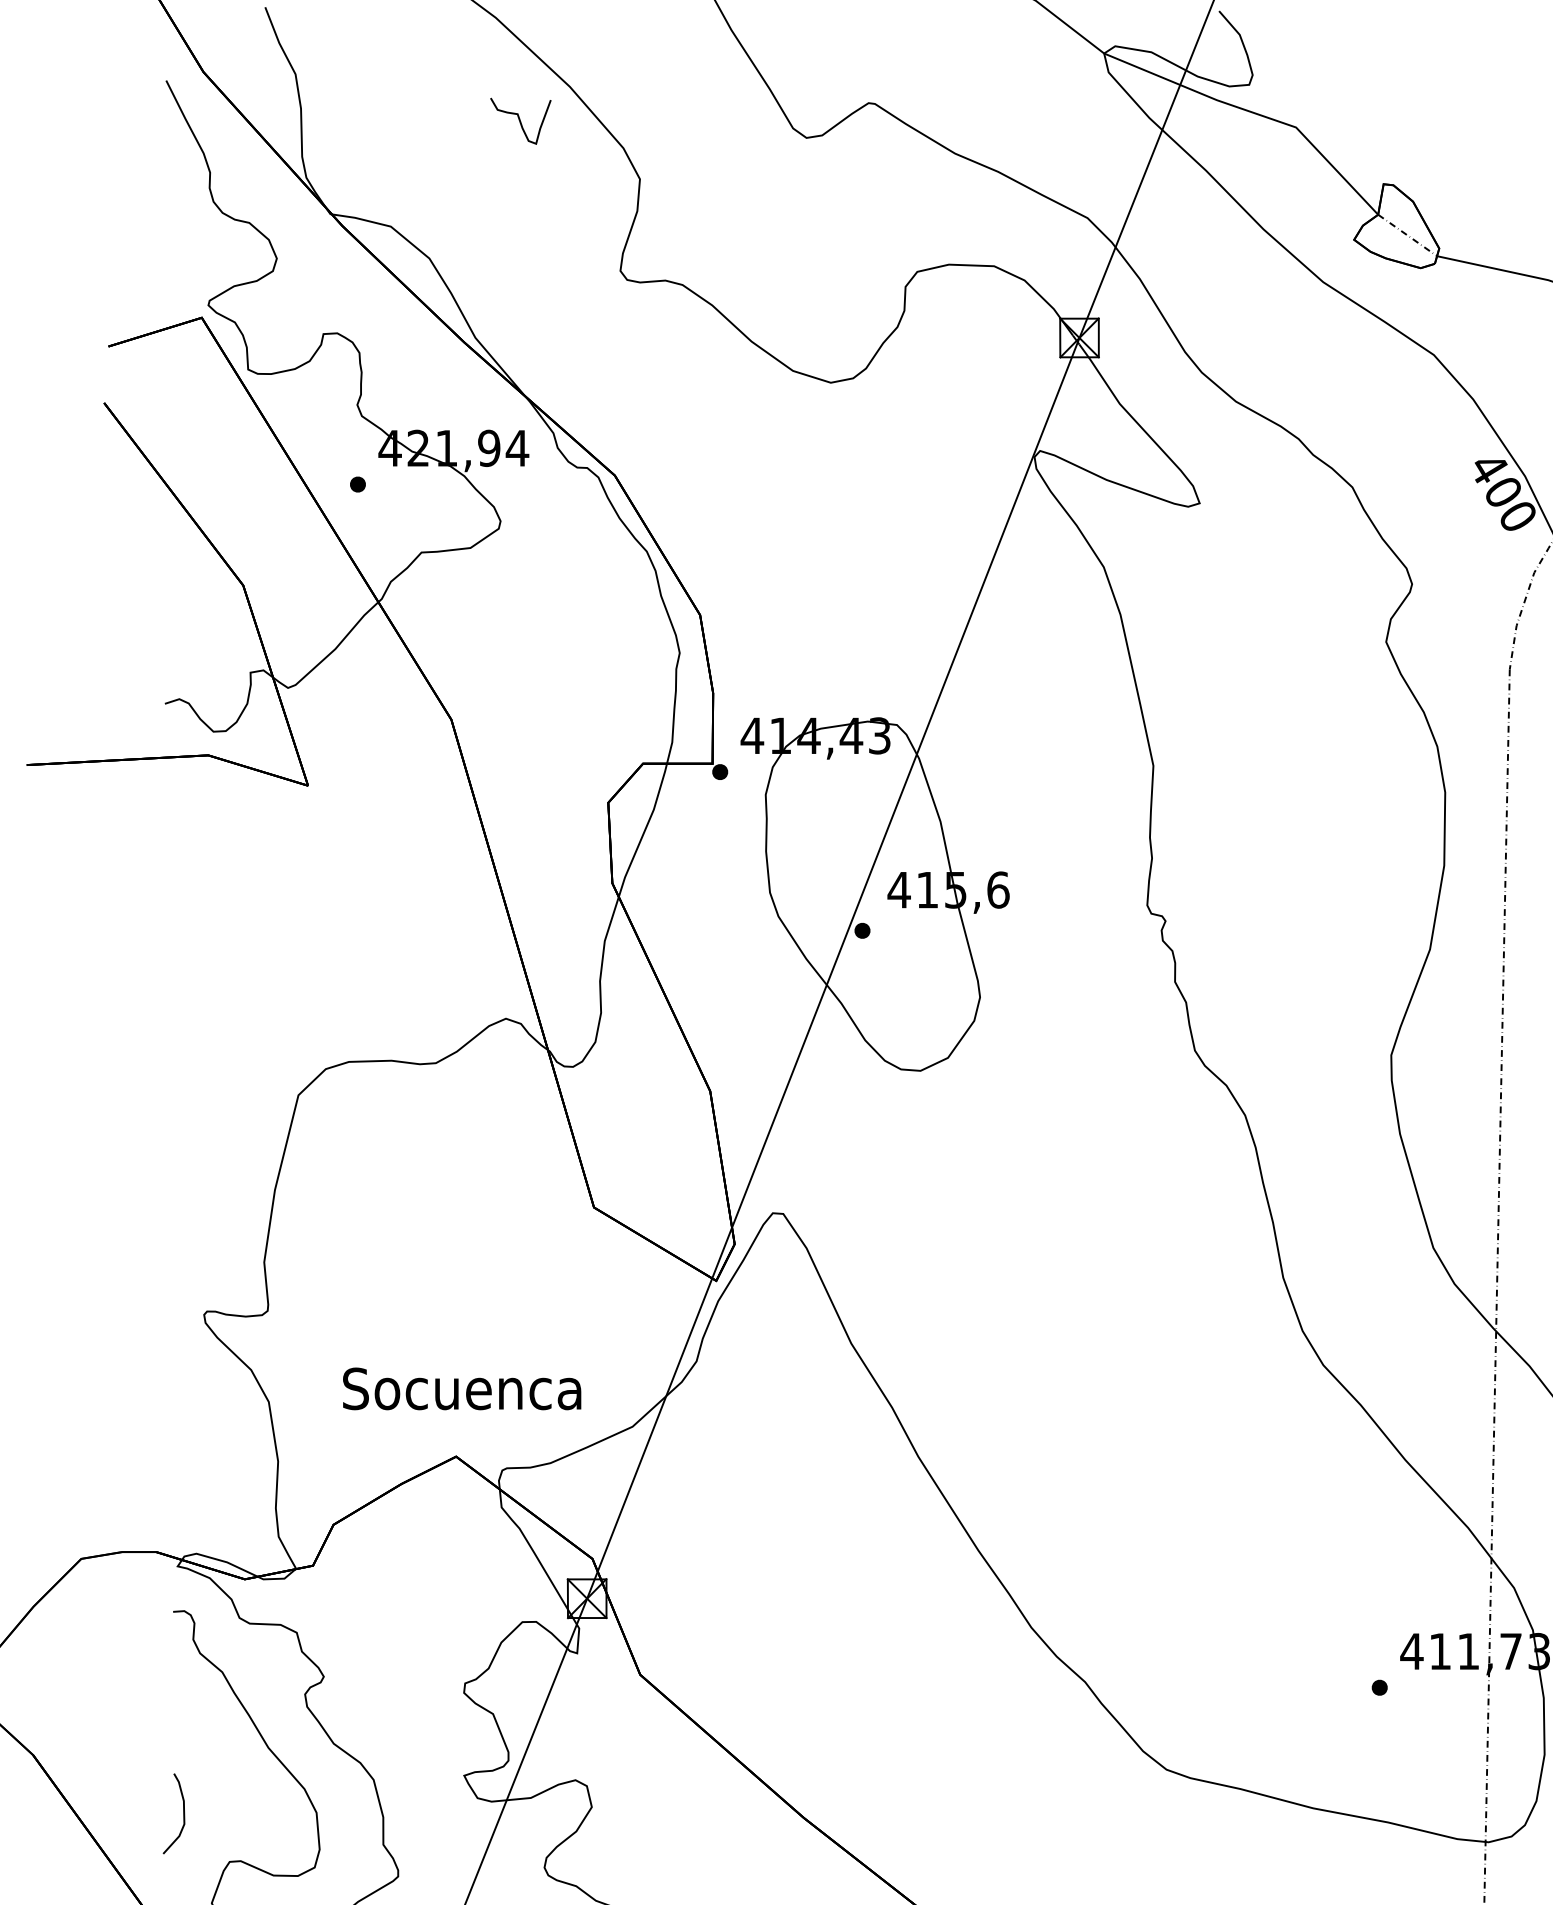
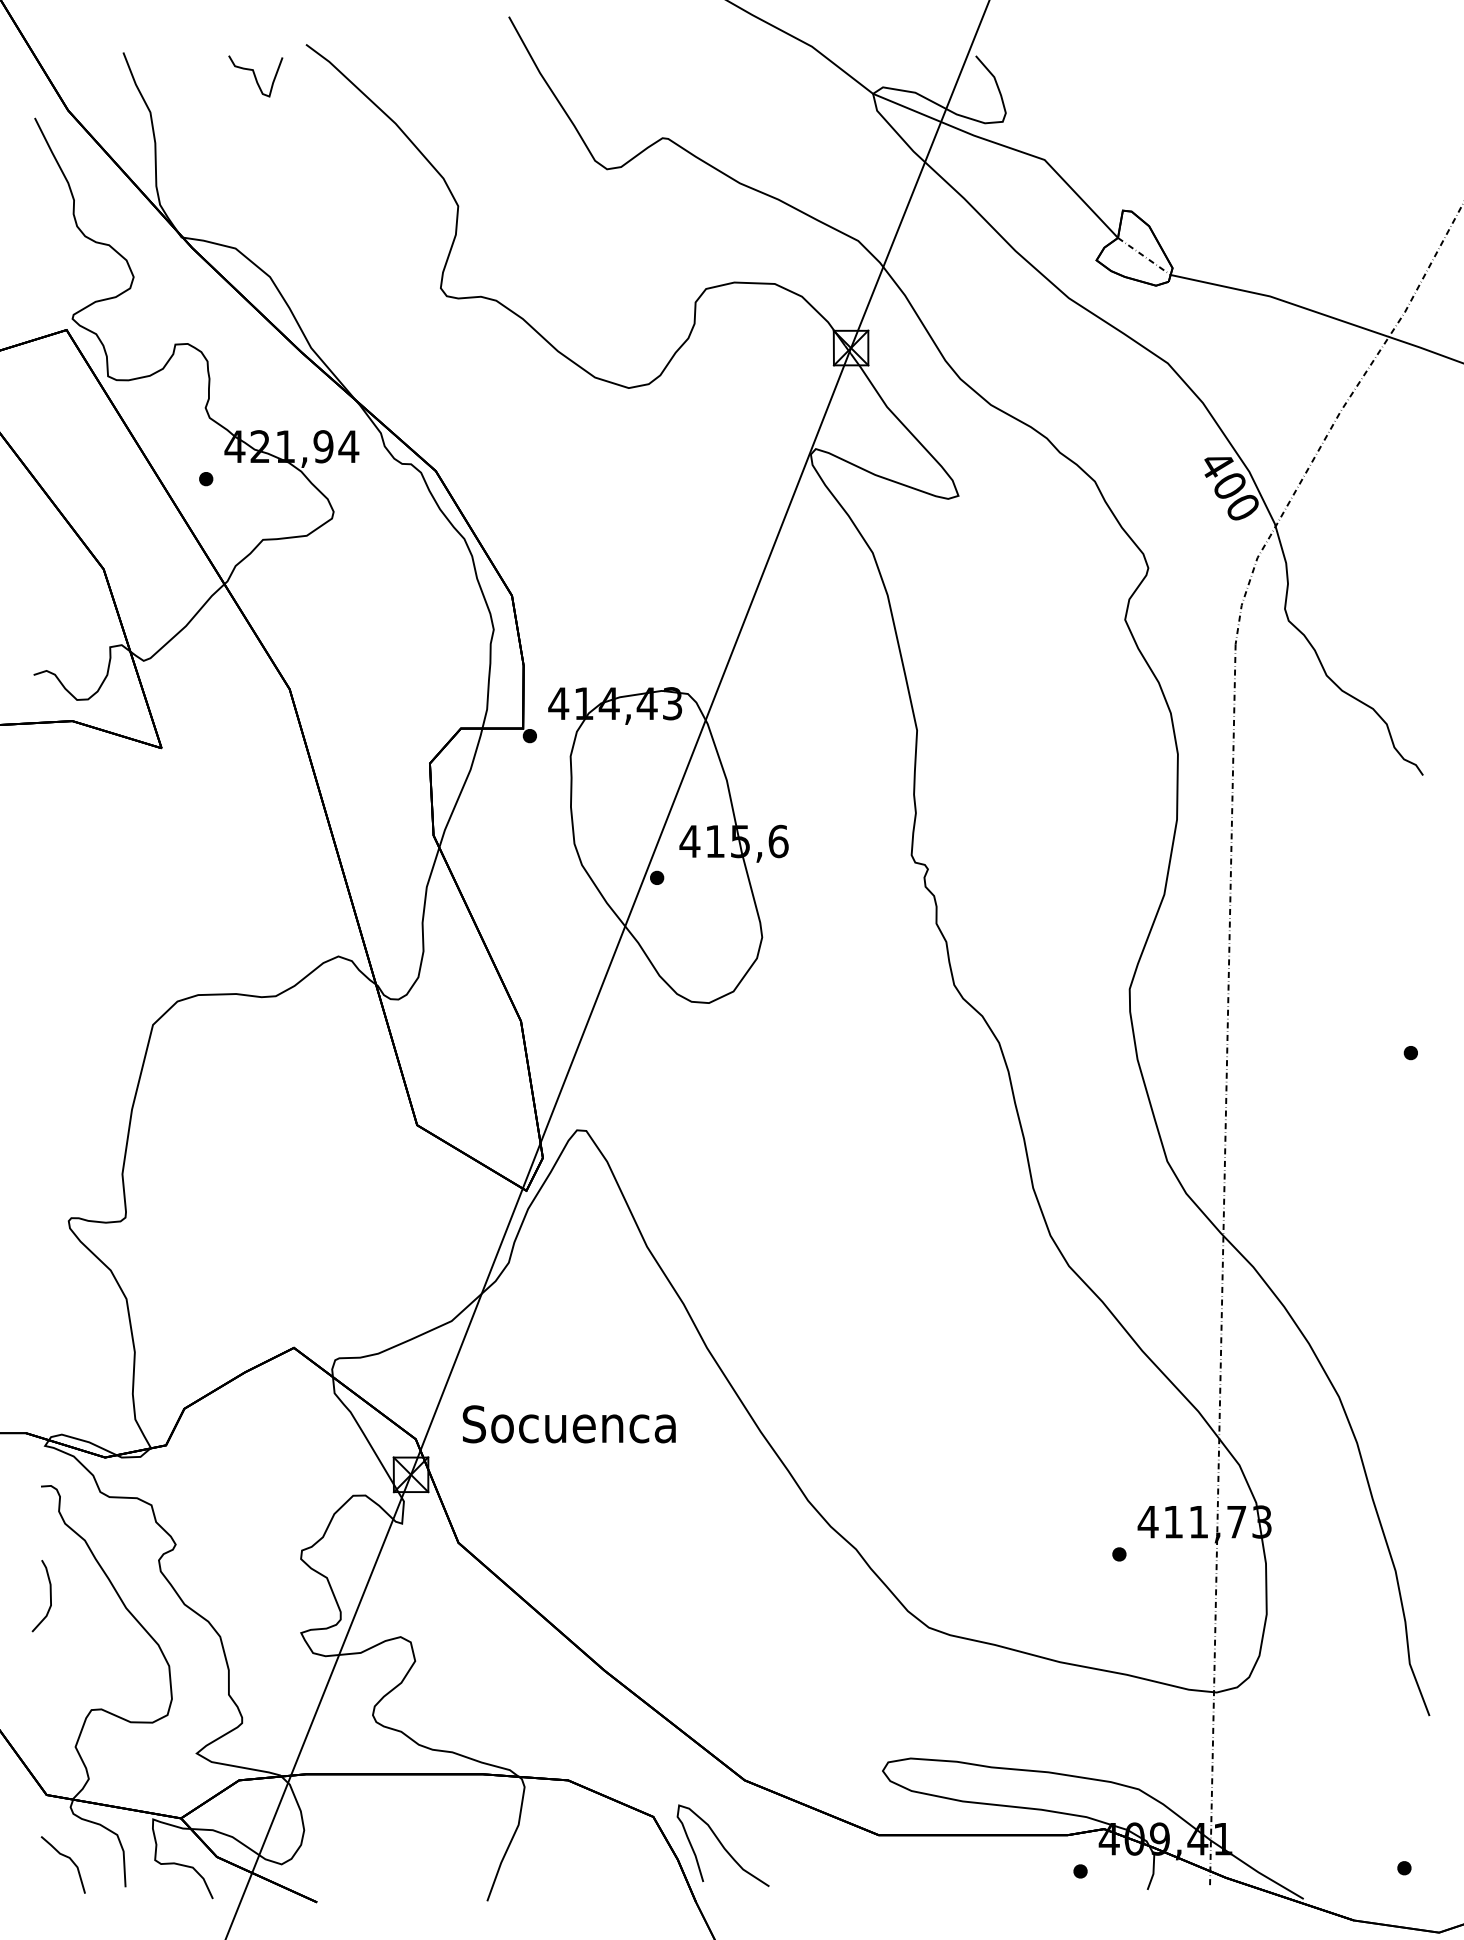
curve: (520, 121) -> (255, 76), moved
text: (461, 1389) -> (568, 1424), moved
curve: (182, 1810) -> (49, 1593), moved

